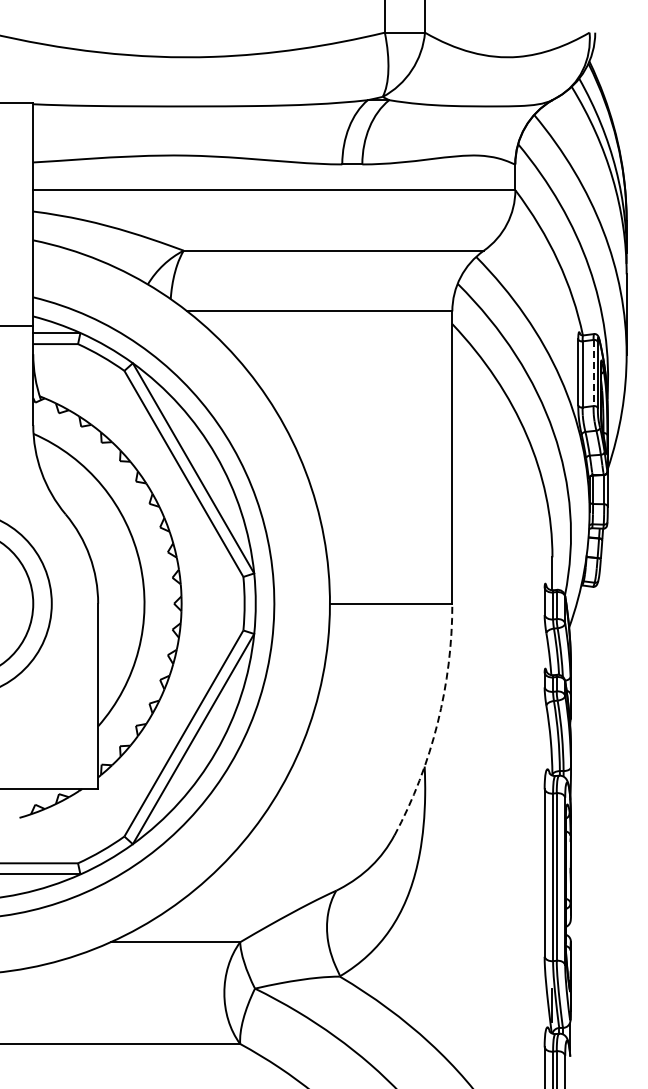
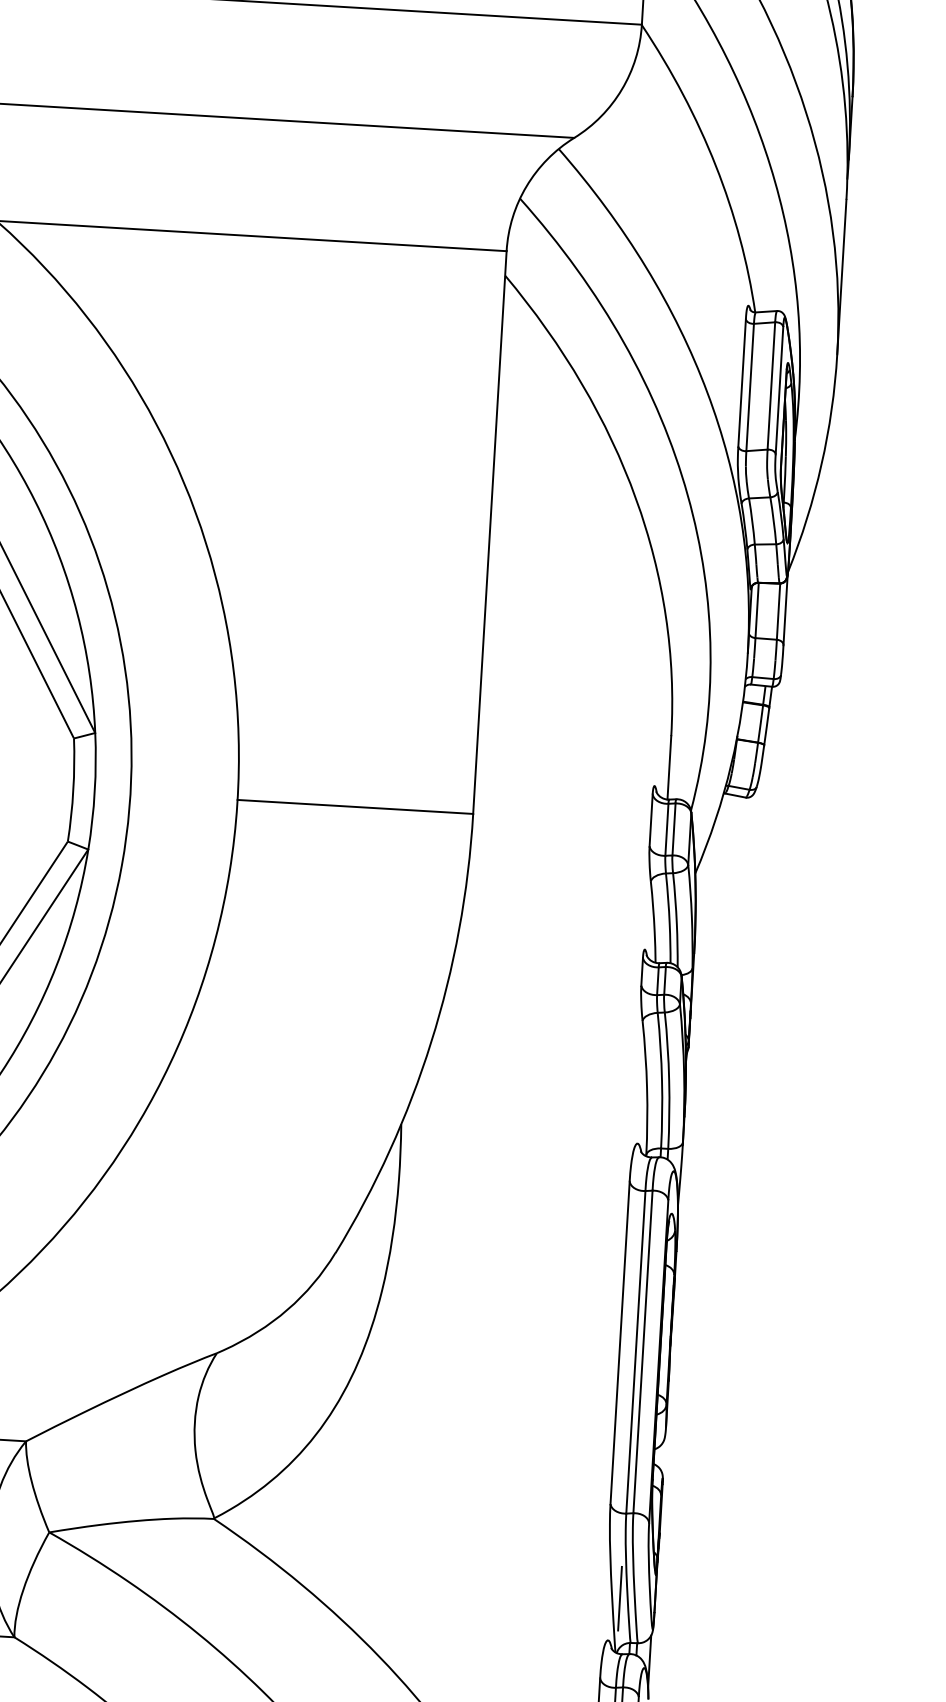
line: (593, 373) -> (771, 386), dashed -> solid
arc: (437, 723) -> (430, 1042), dashed -> solid

